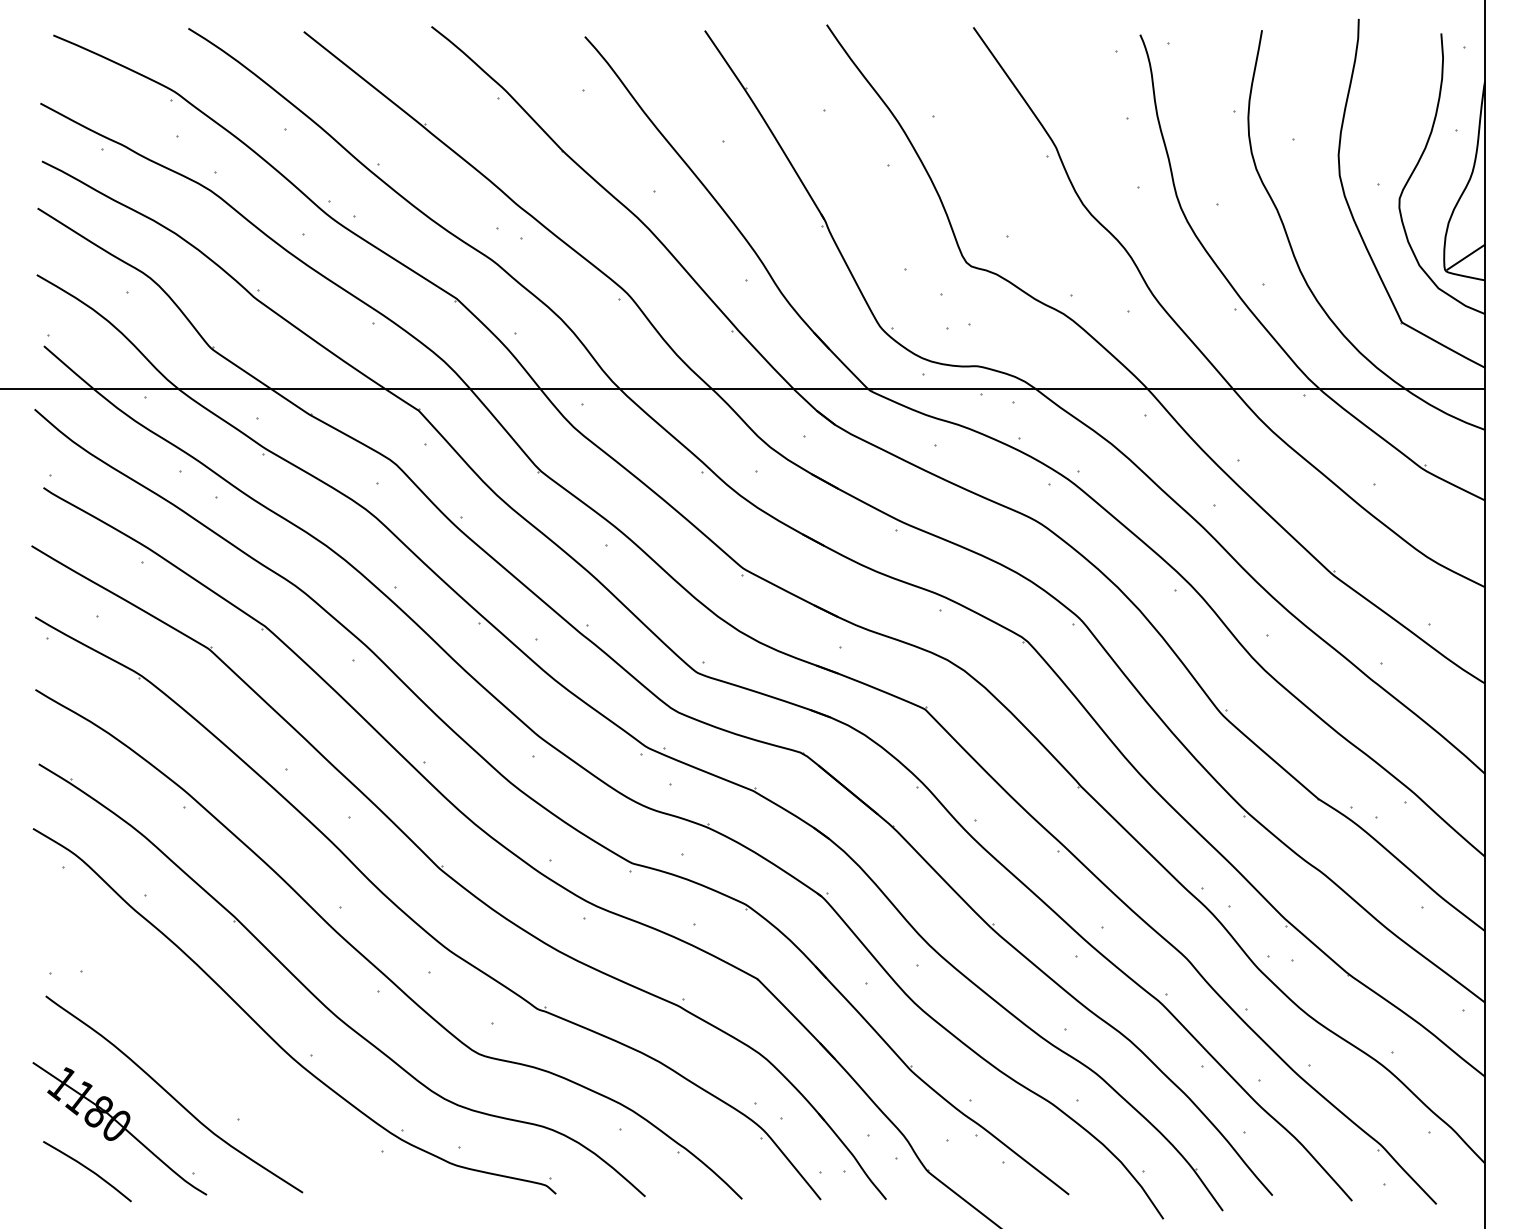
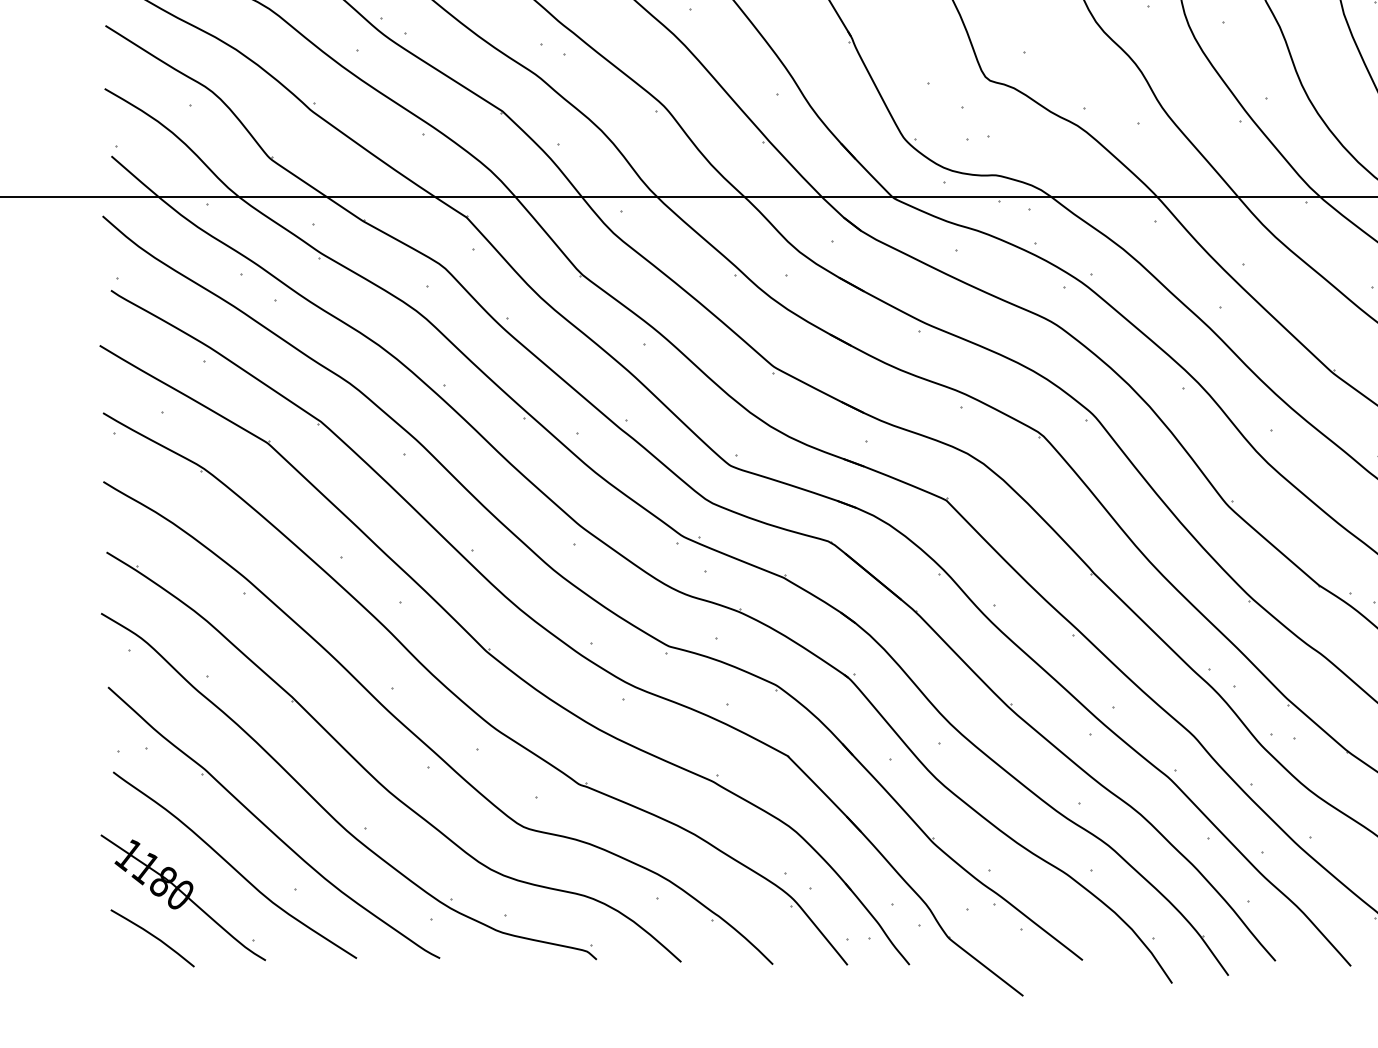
part: (212, 1056) -> (271, 829), added

